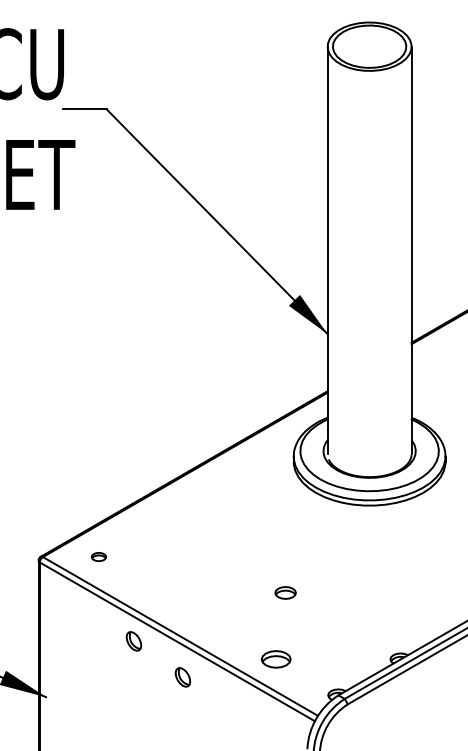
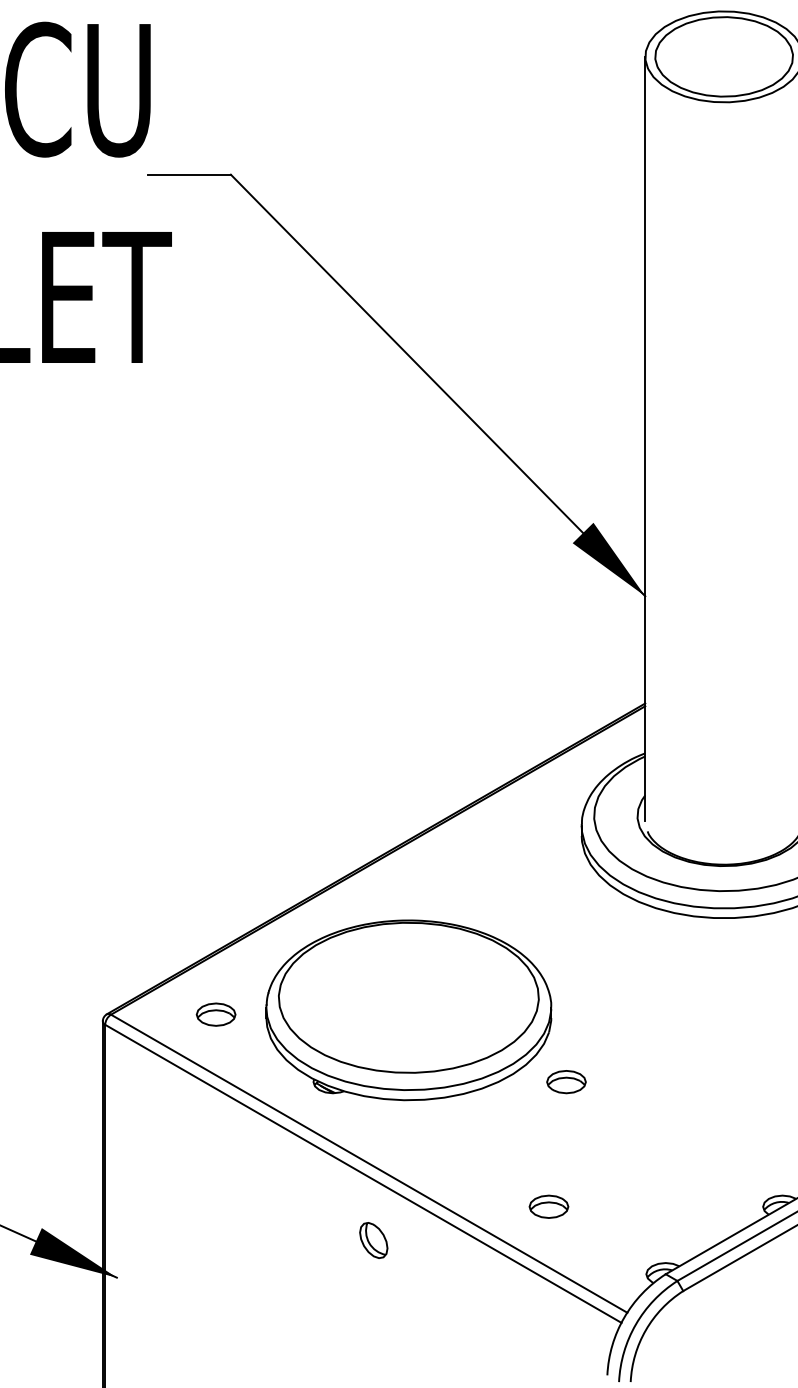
part: (201, 554) -> (408, 1009), added
part: (98, 556) -> (215, 1013), size x1.43
part: (133, 641) -> (280, 1173), removed
part: (276, 659) -> (549, 1206), size x0.71

